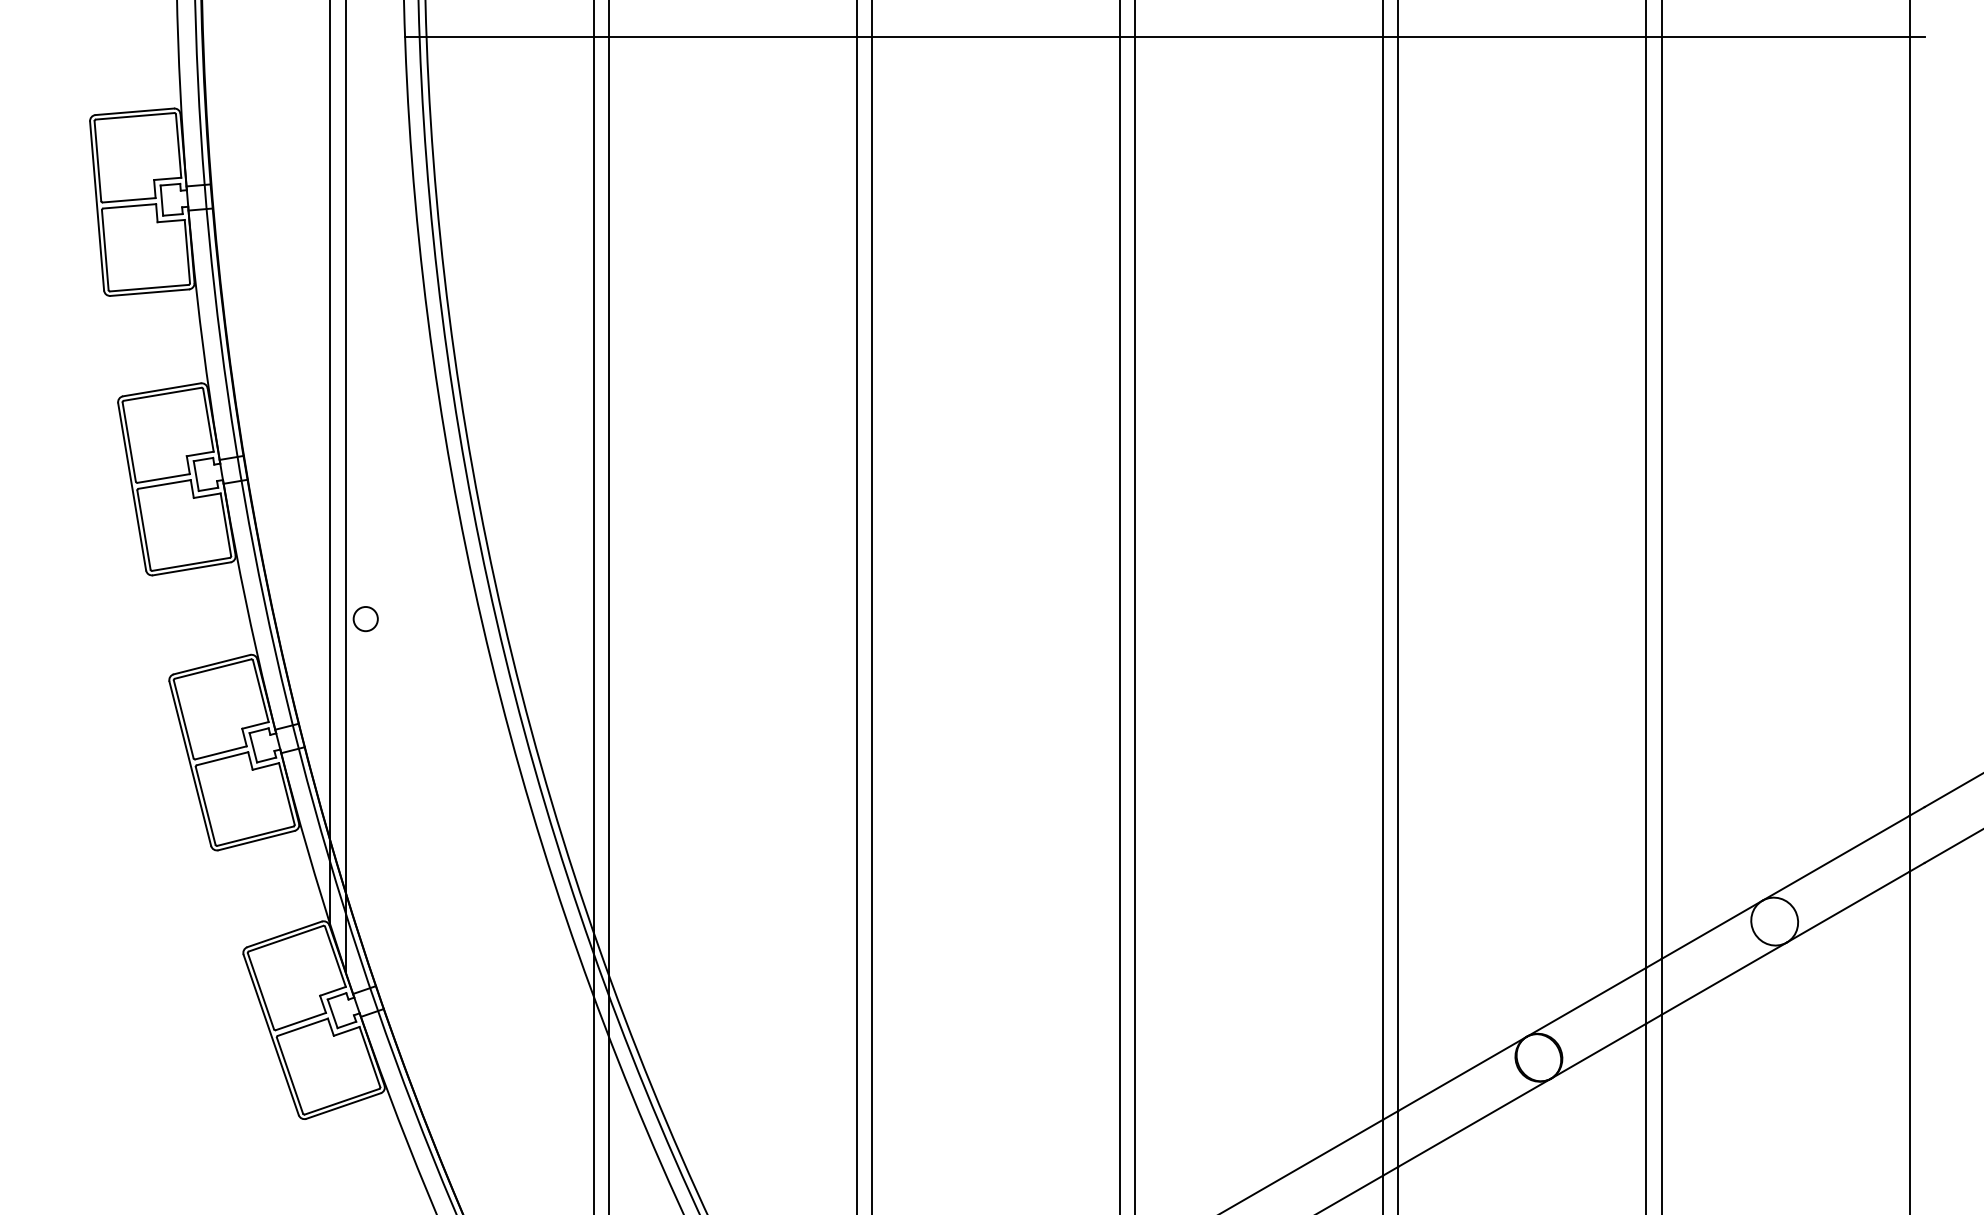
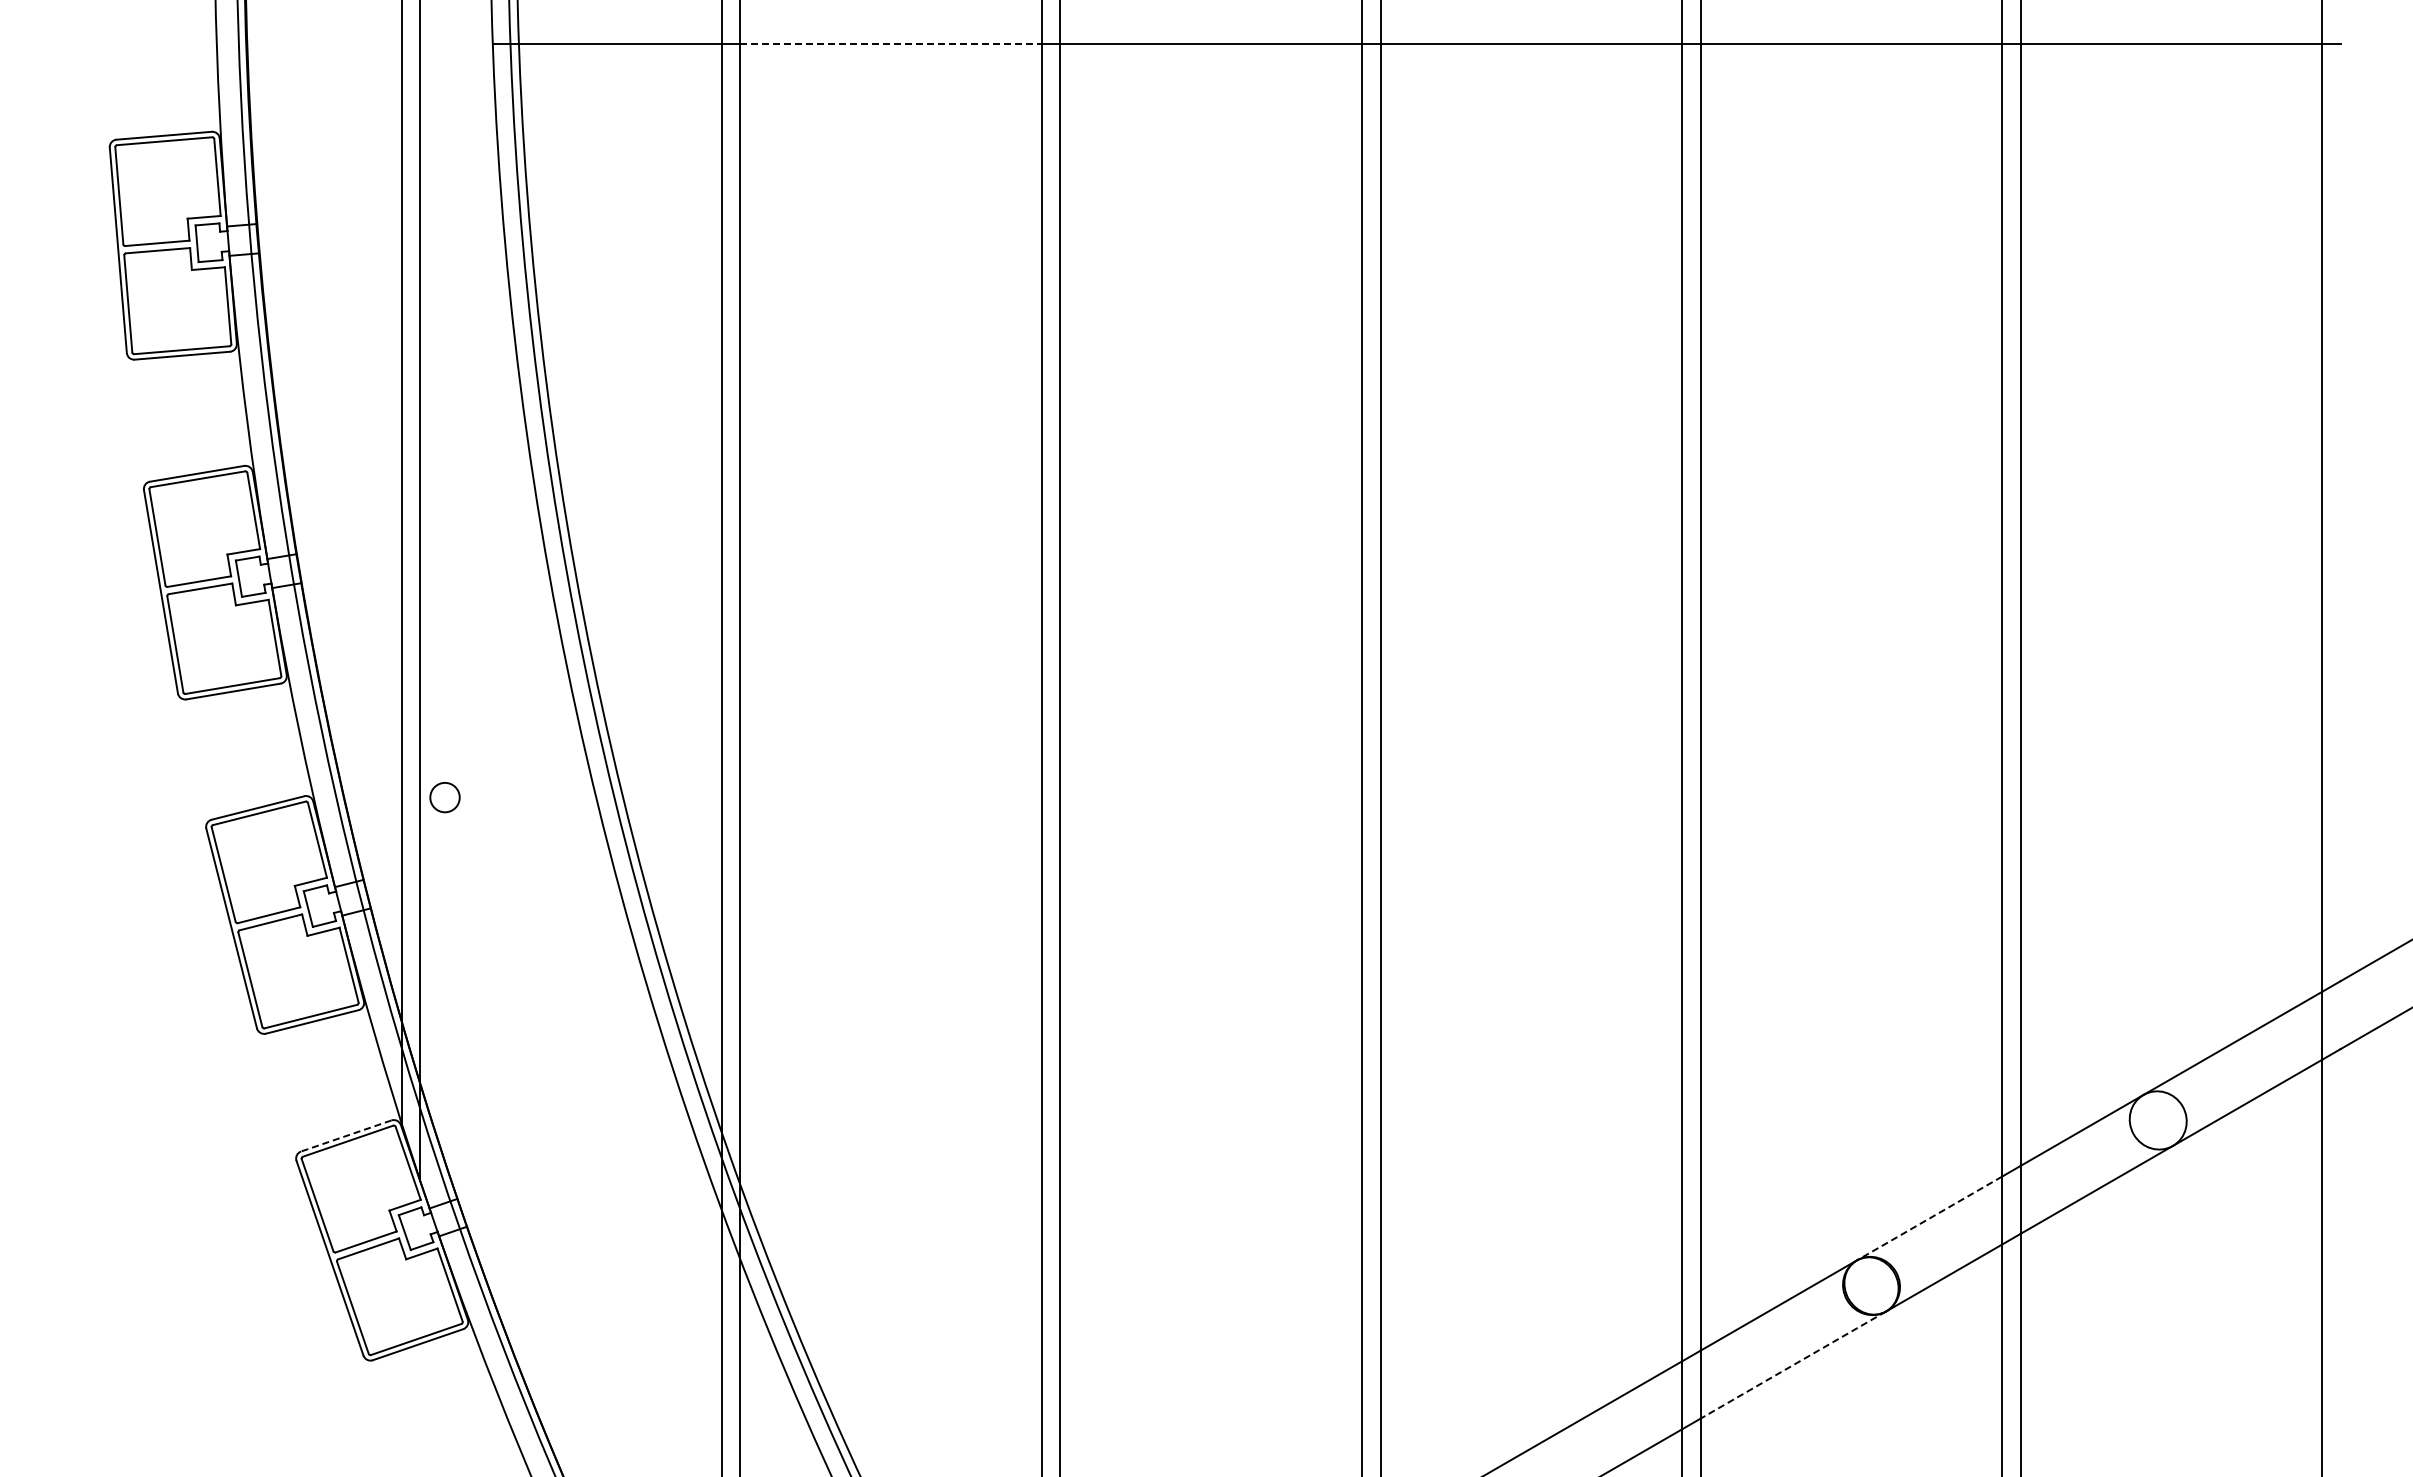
line: (732, 36) -> (891, 44), solid -> dashed
circle: (365, 619) -> (444, 797), moved
line: (284, 933) -> (346, 1135), solid -> dashed
line: (1586, 1002) -> (1929, 1218), solid -> dashed
line: (1473, 1123) -> (1792, 1365), solid -> dashed

